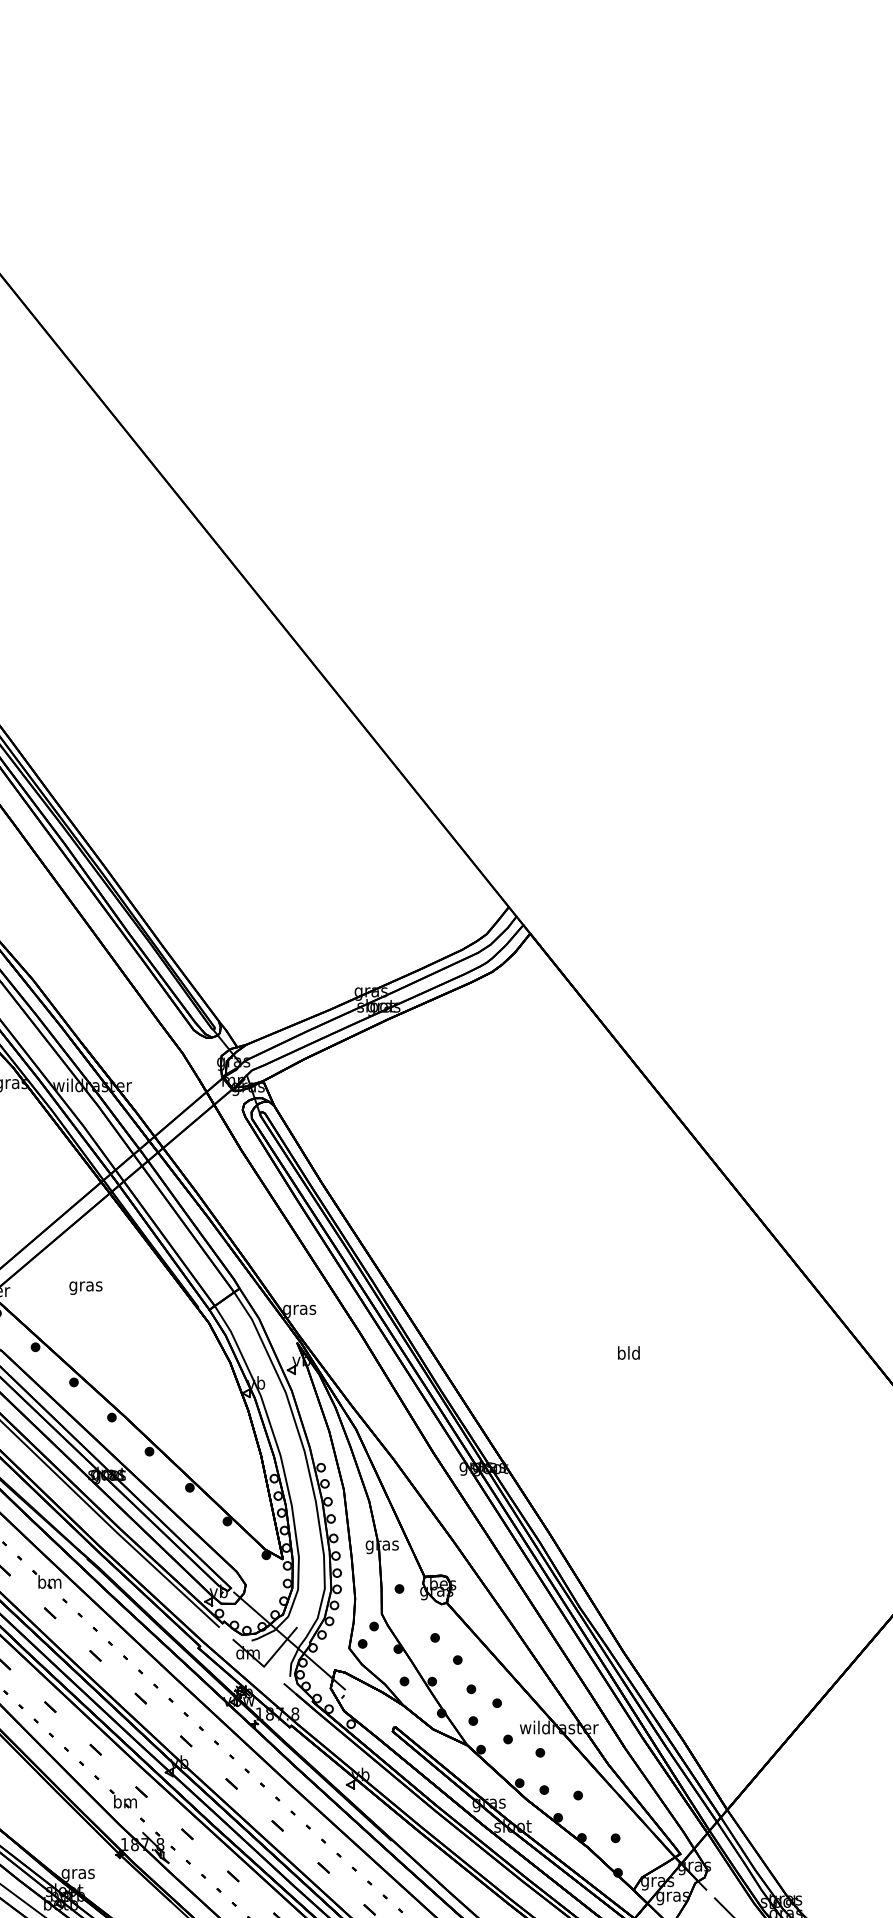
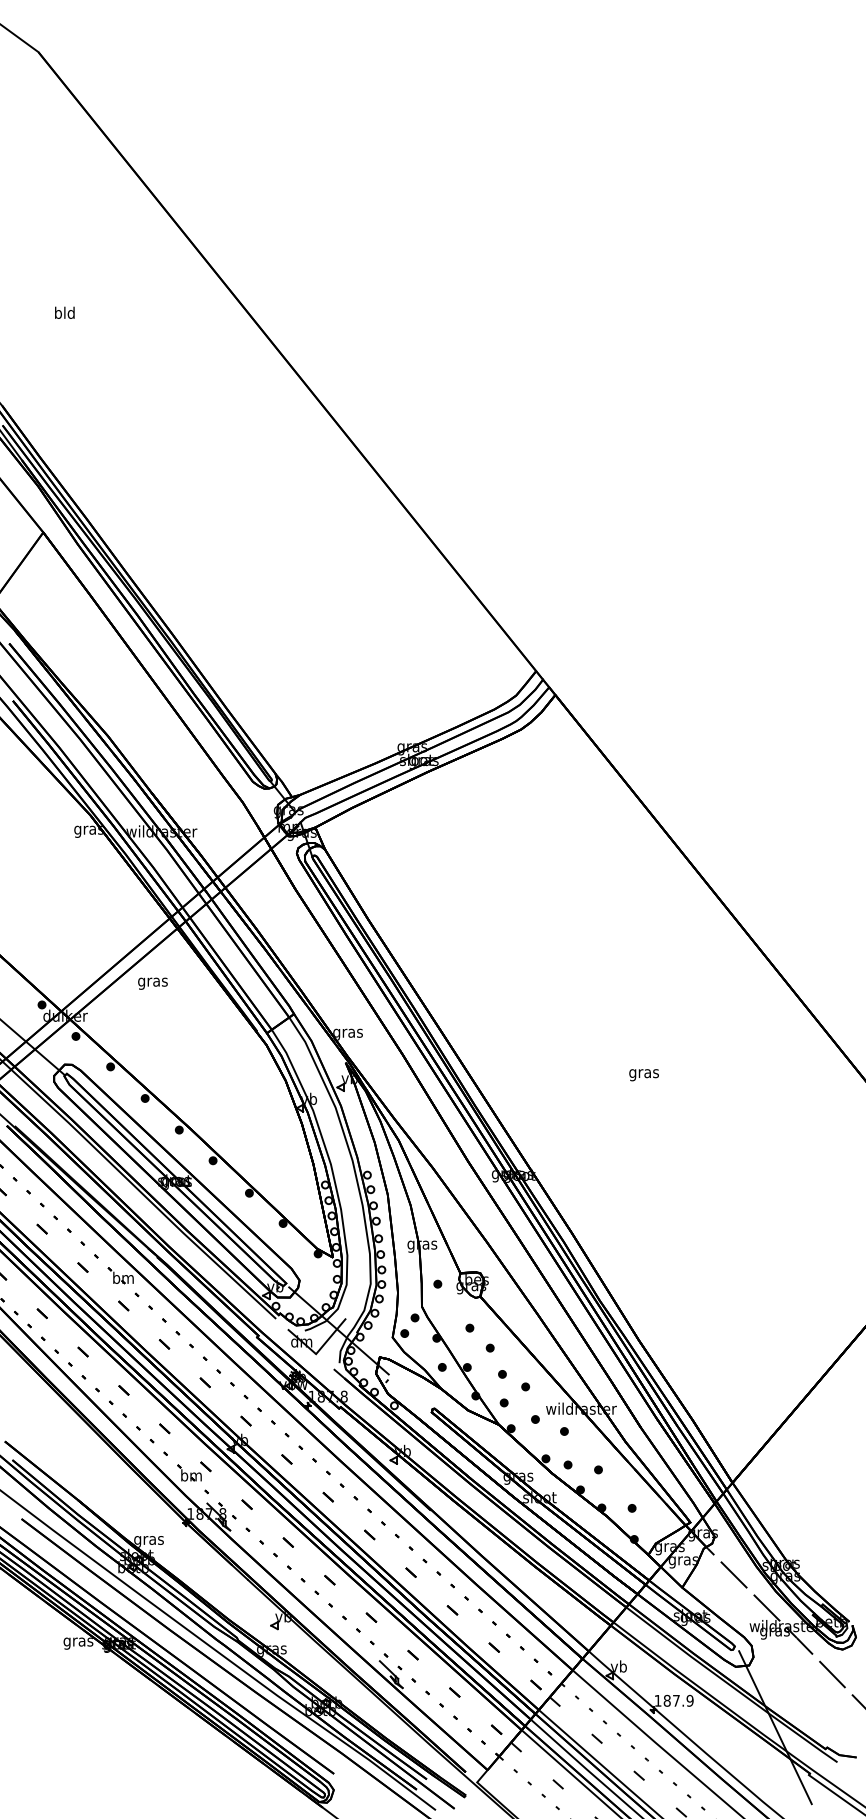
text: (85, 1287) -> (152, 983), moved
text: (628, 1354) -> (643, 1073), bld -> gras

